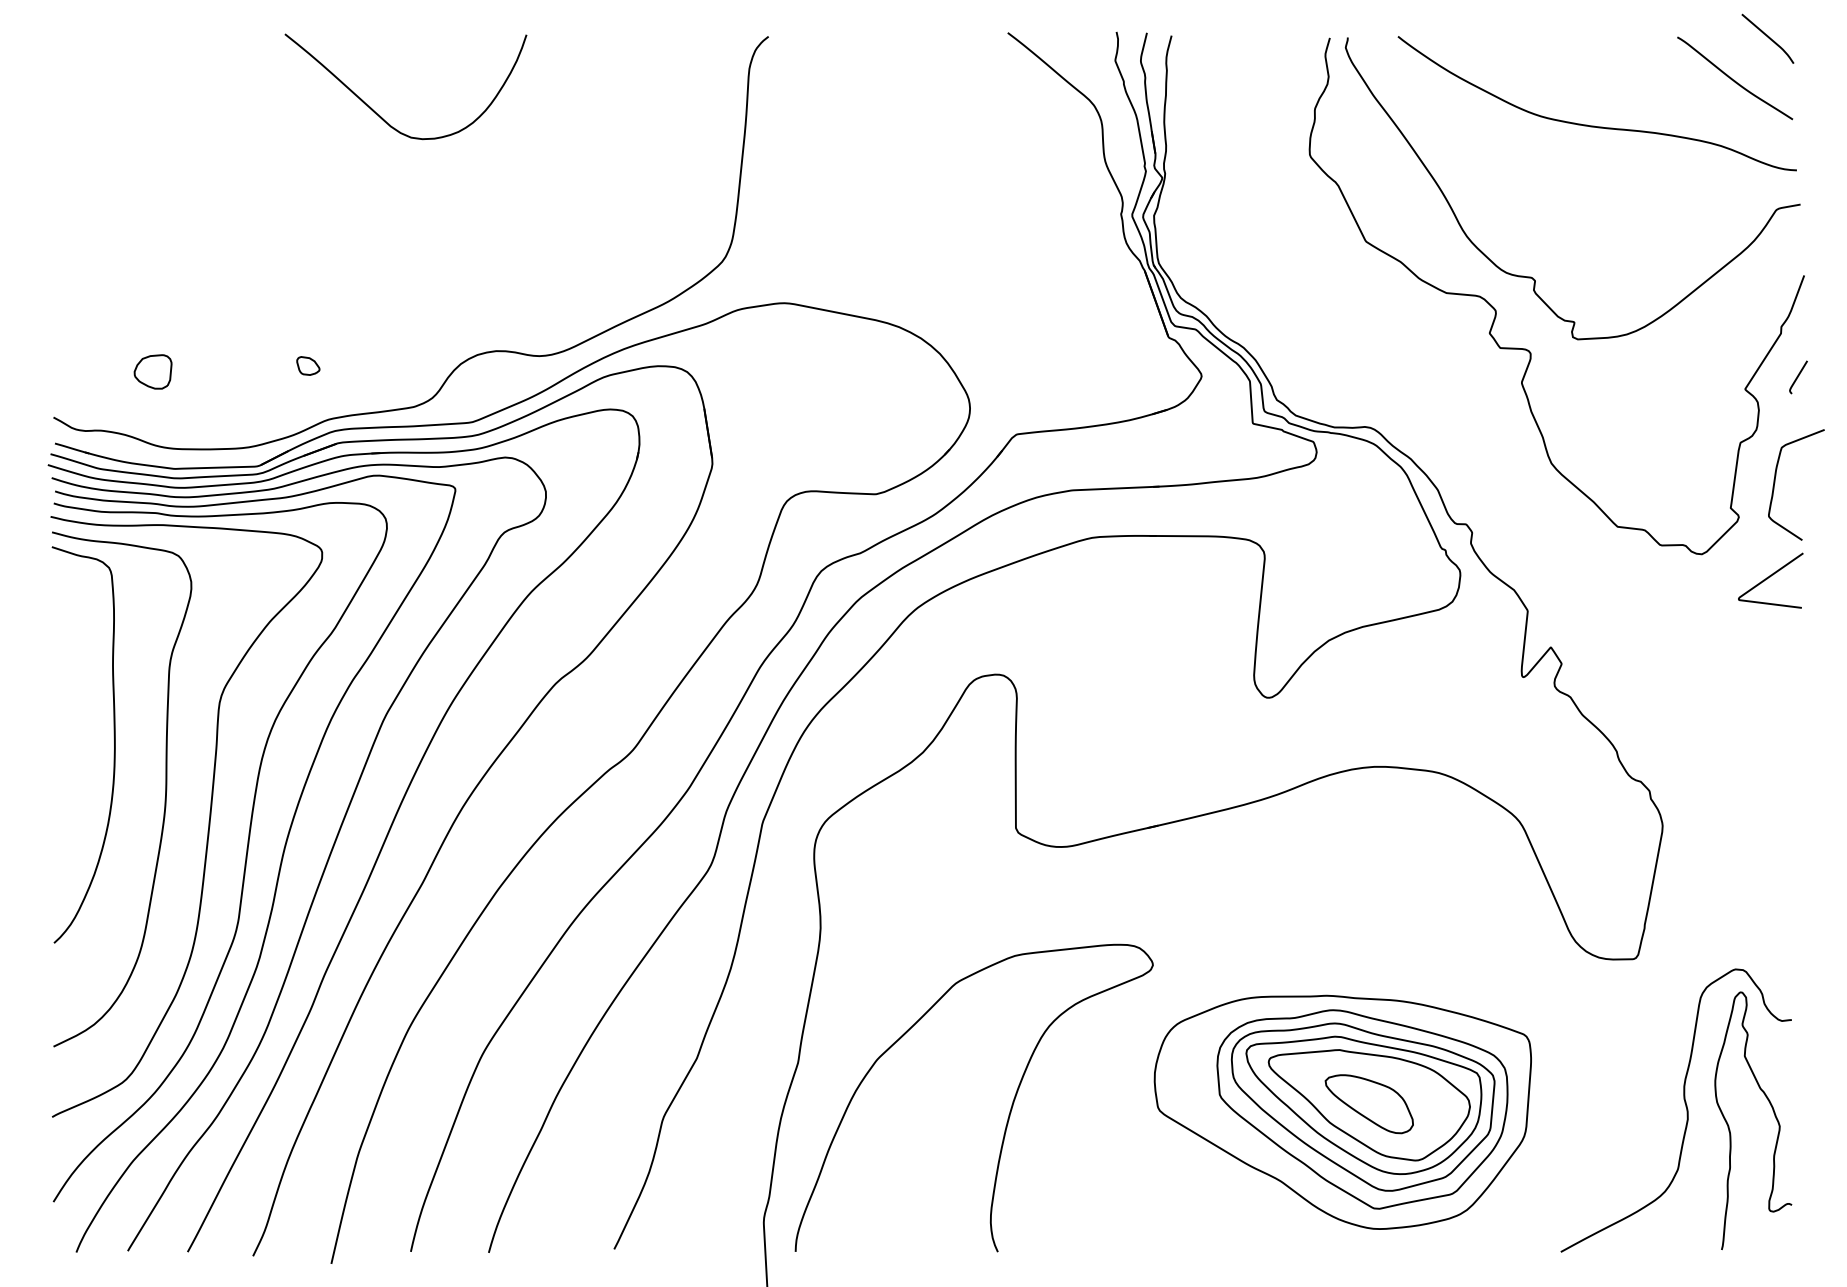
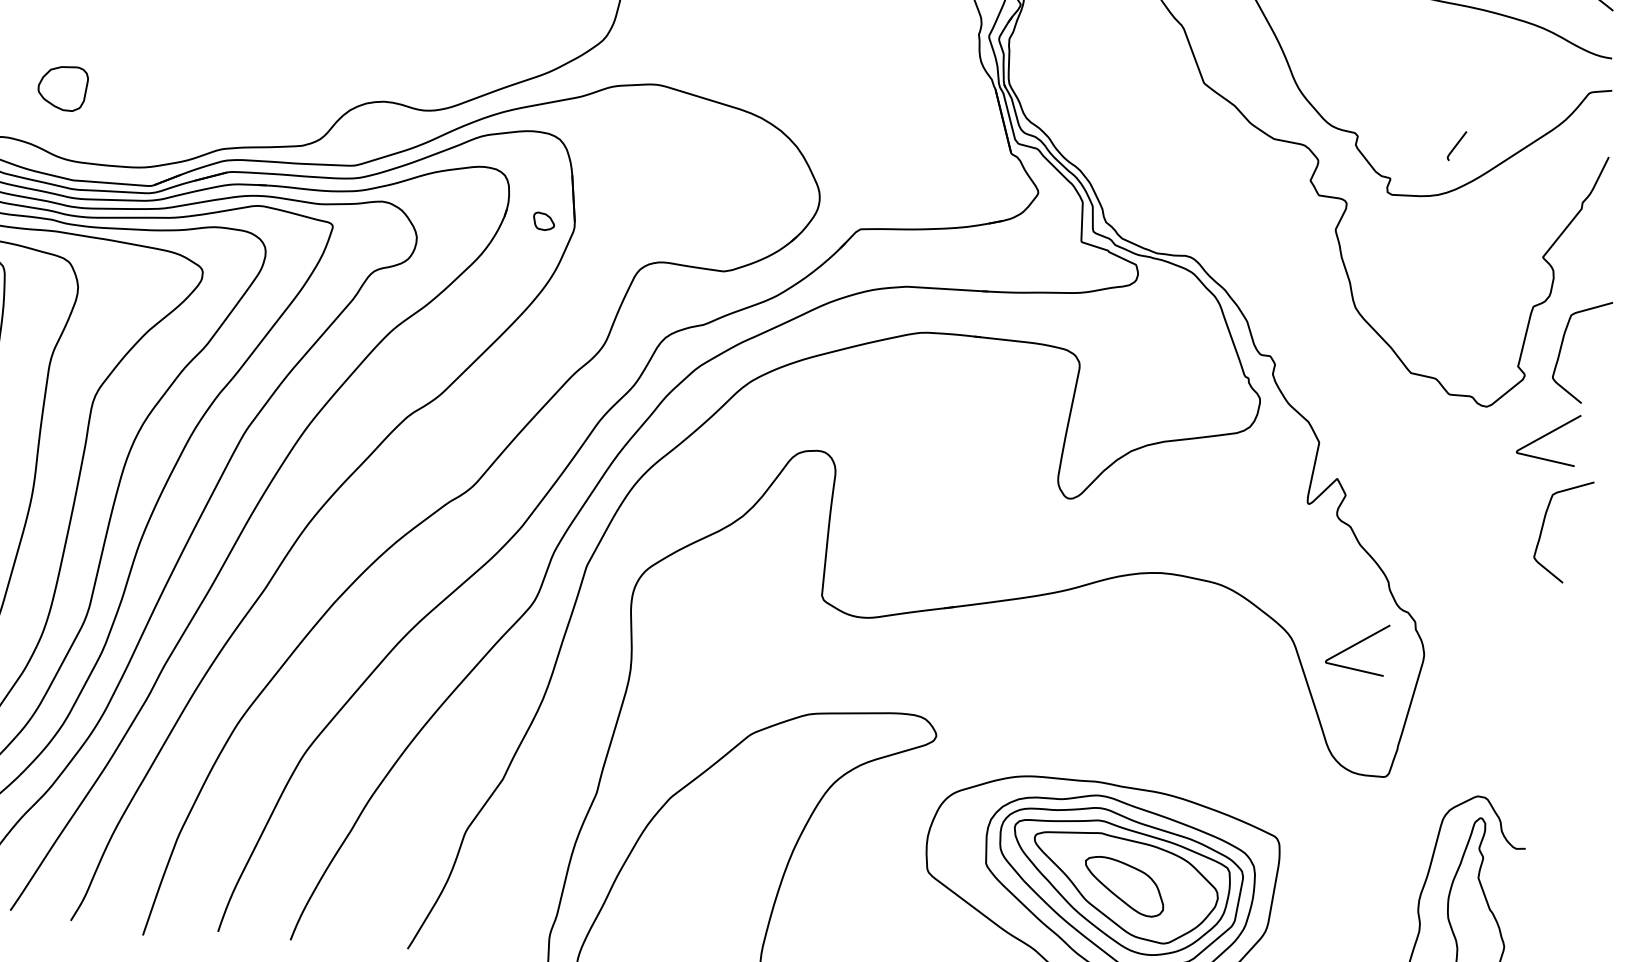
part: (308, 365) -> (544, 221), moved
part: (152, 371) -> (62, 87), size x1.4
curve: (1798, 377) -> (1456, 146), moved
curve: (1775, 676) -> (1543, 527), added
curve: (1588, 822) -> (1355, 645), added

